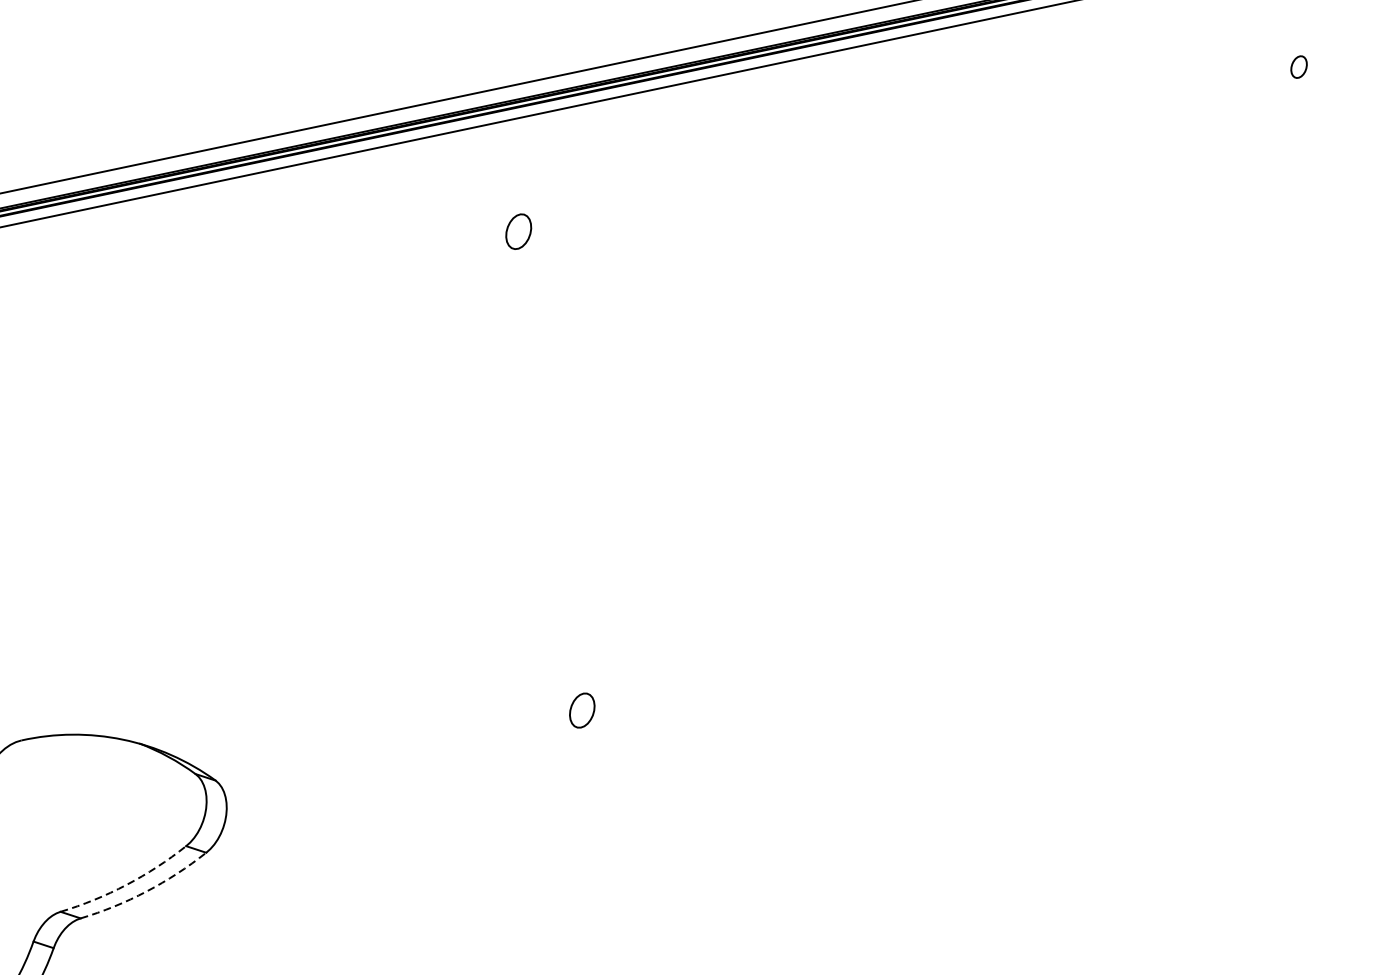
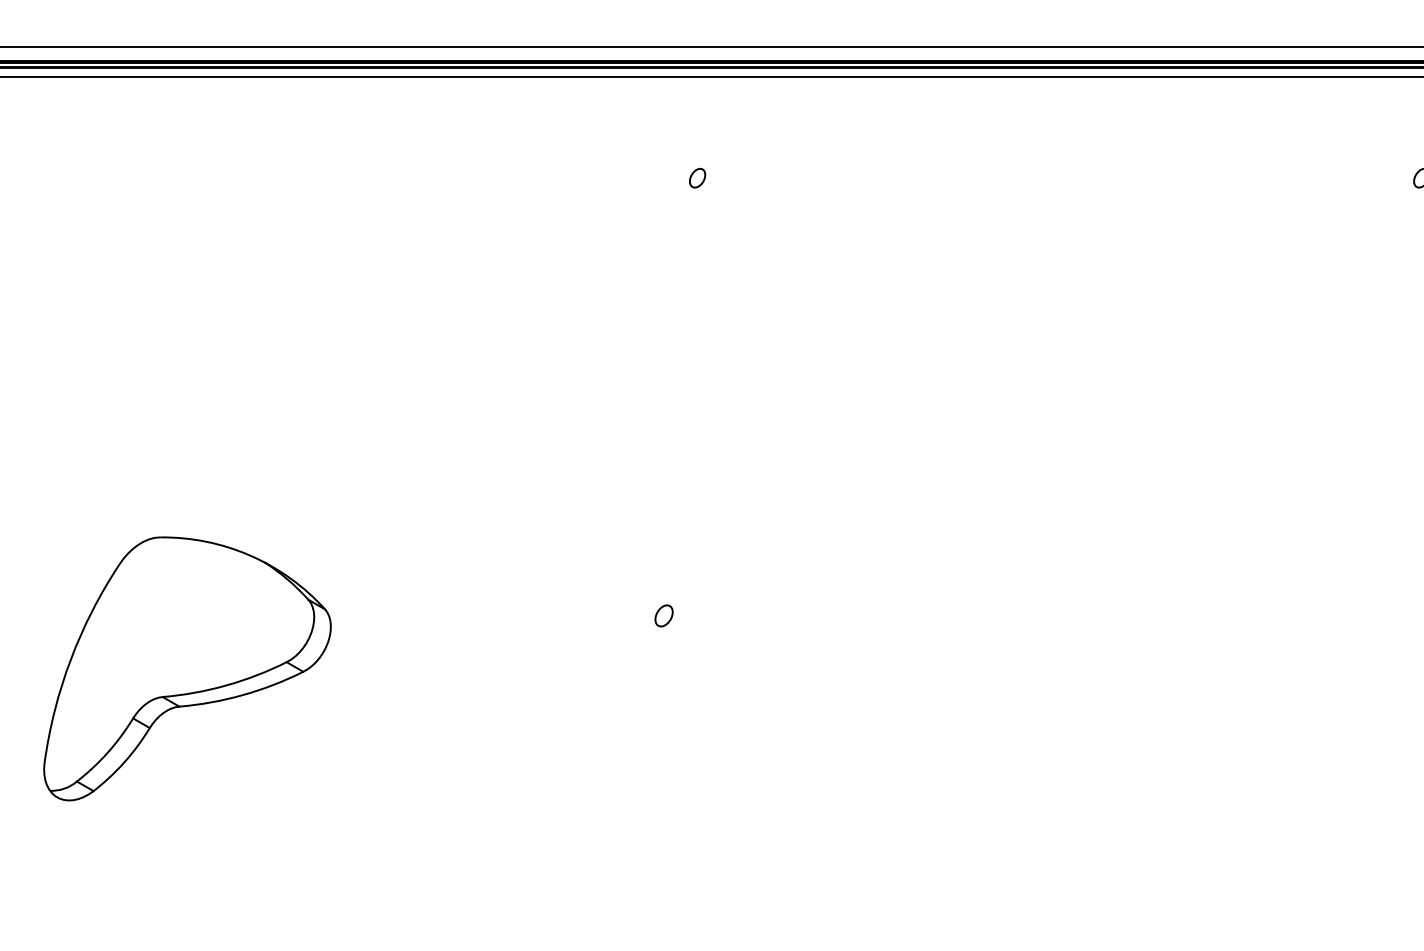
part: (518, 230) -> (697, 177), size x0.62
part: (581, 710) -> (663, 615), size x0.71
arc: (126, 884) -> (226, 685), dashed -> solid
arc: (147, 891) -> (243, 695), dashed -> solid

